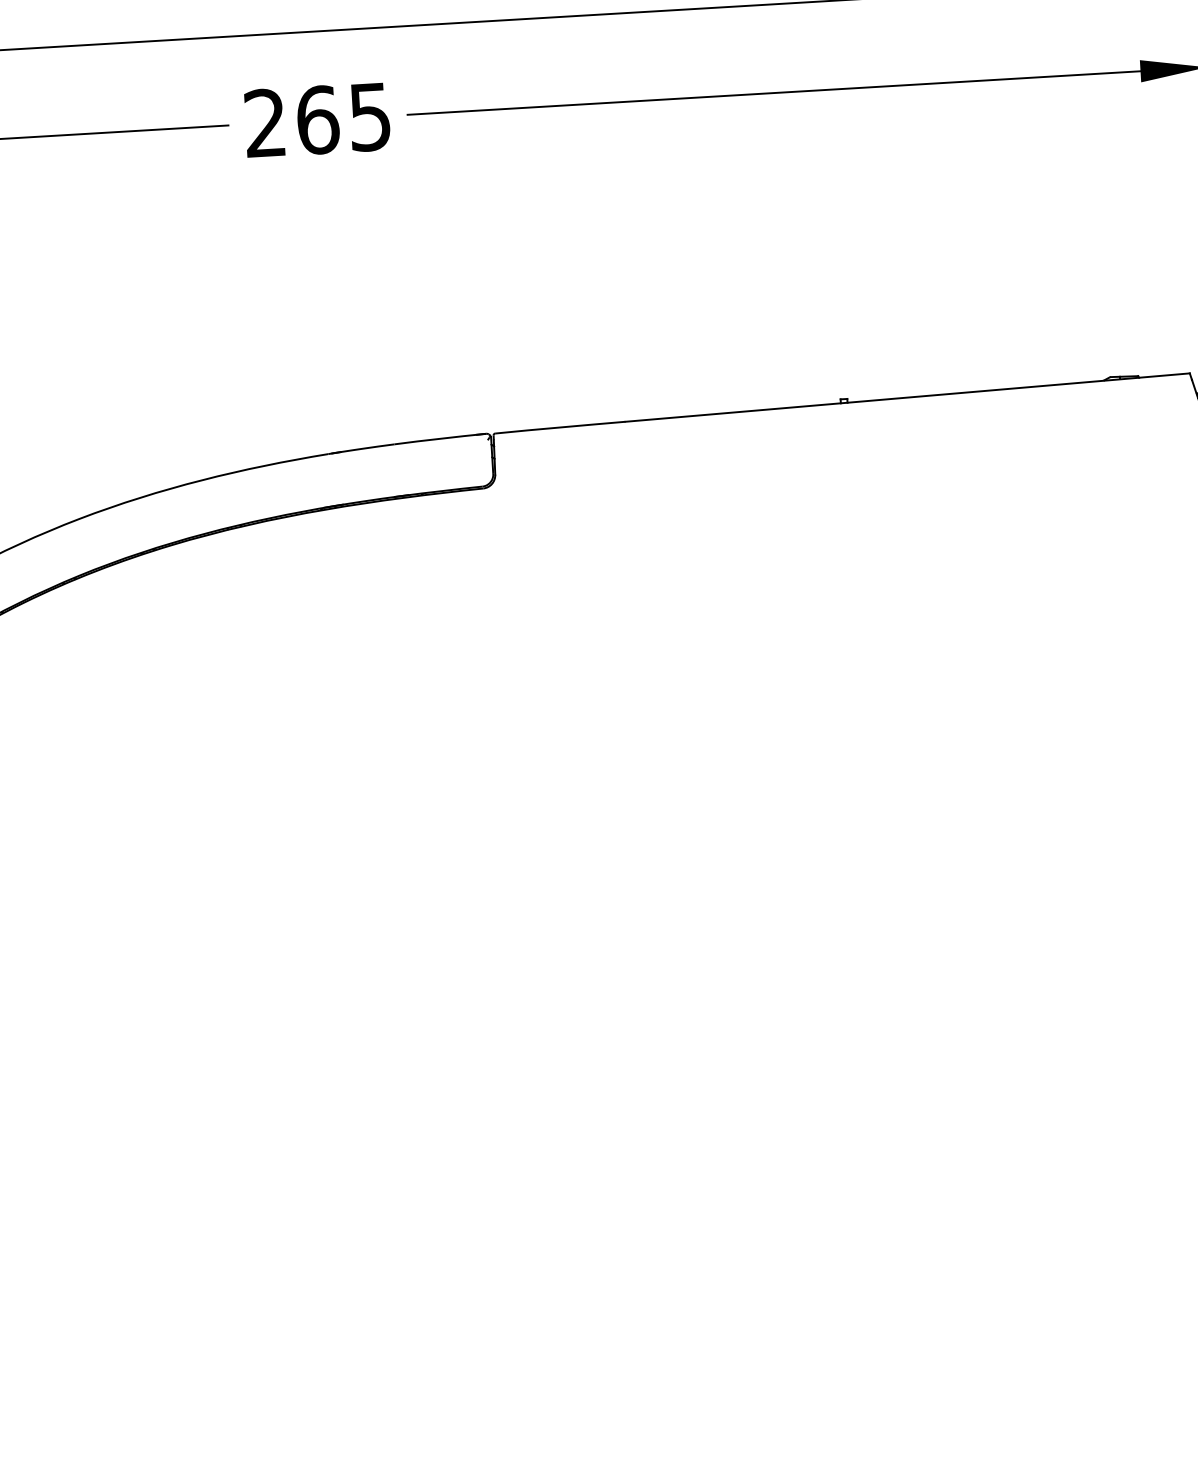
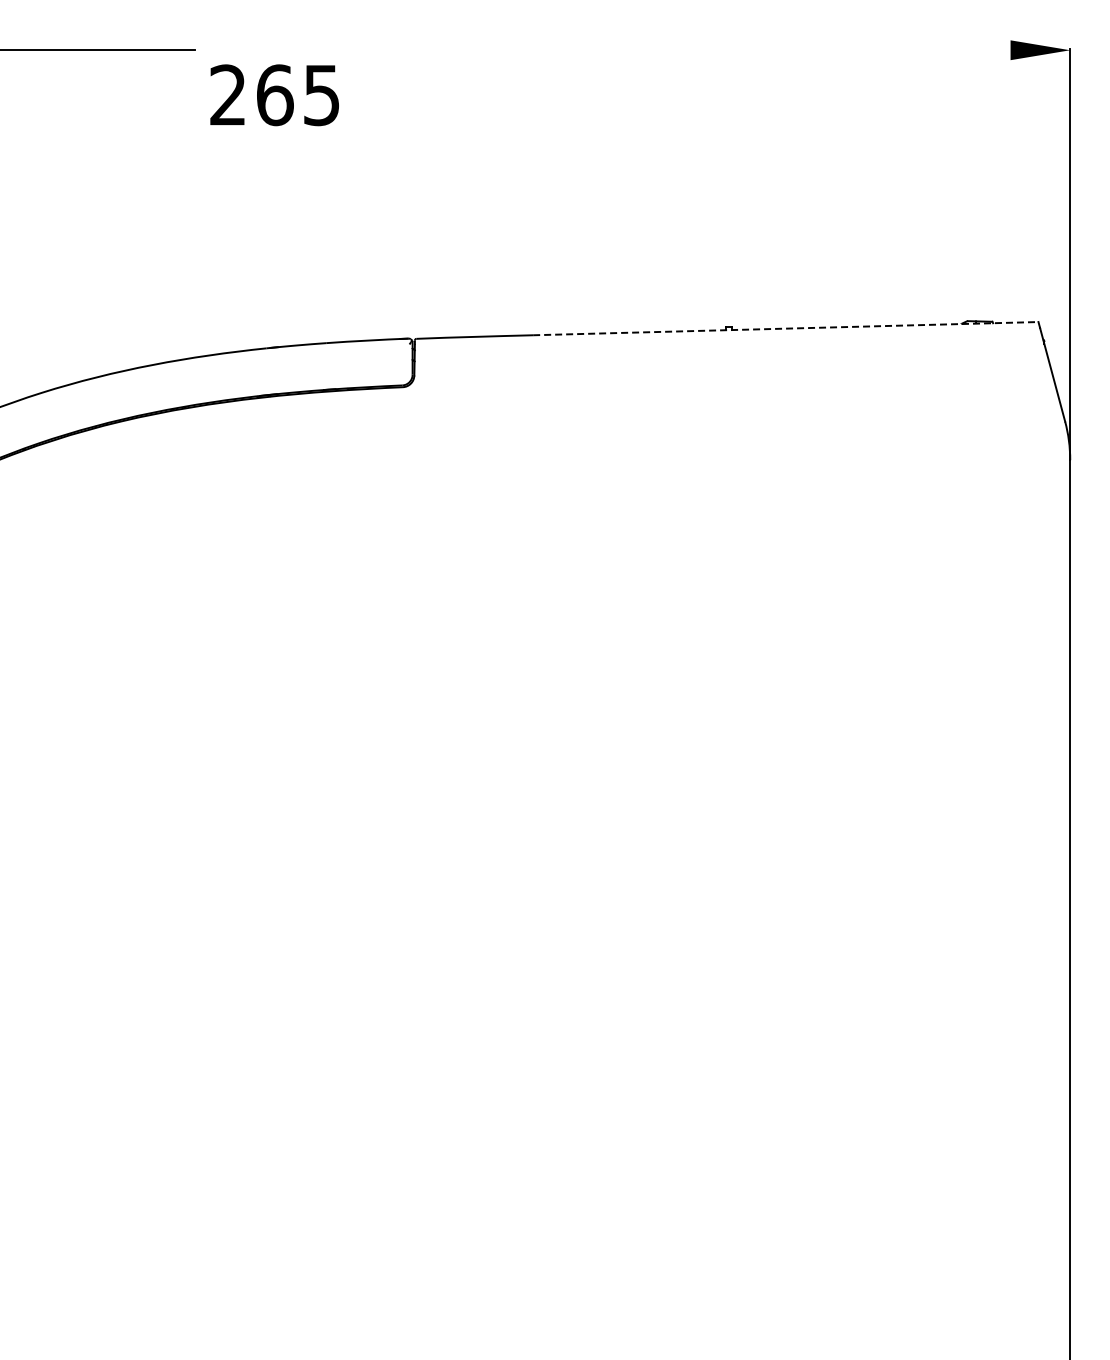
line: (773, 93) -> (682, 50), removed
text: (317, 120) -> (274, 95), moved
line: (907, 397) -> (785, 328), solid -> dashed

